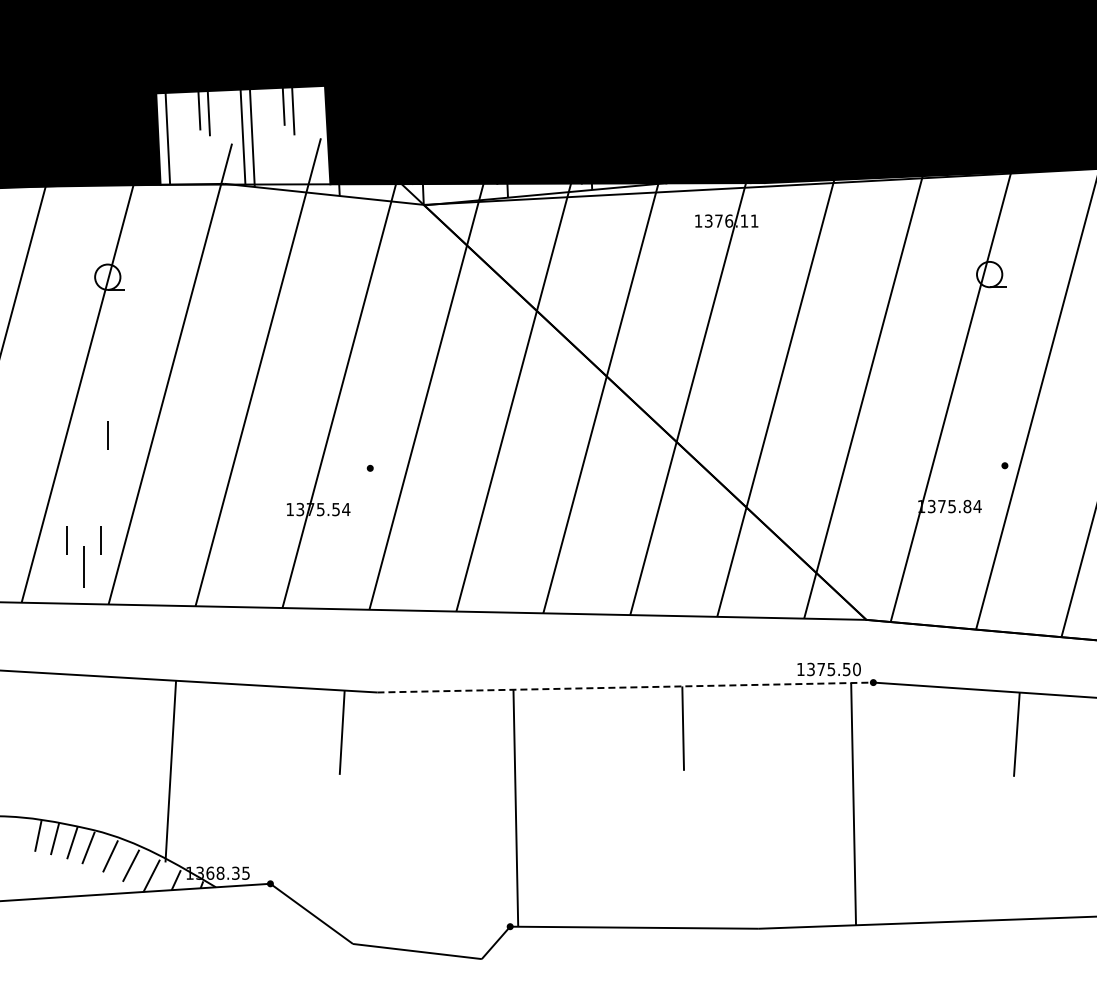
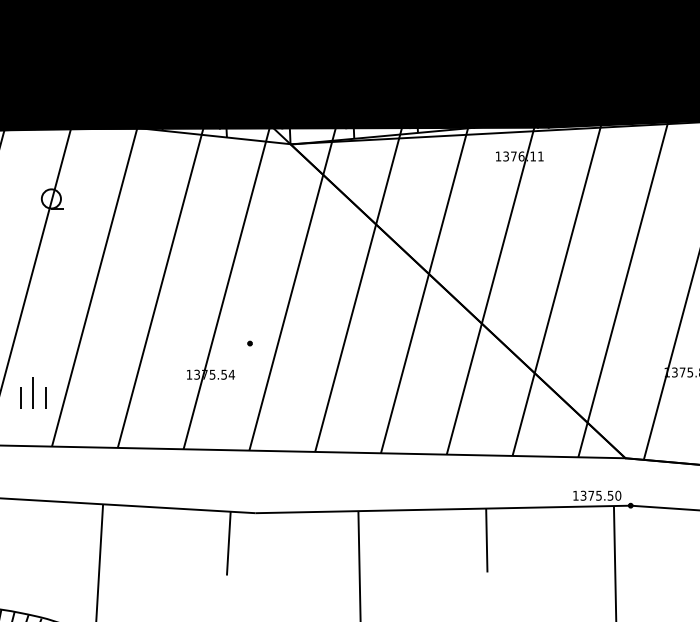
fill: (243, 134) -> (154, 90), added
line: (107, 435) -> (51, 318), removed
line: (83, 566) -> (33, 392), moved
line: (625, 687) -> (443, 509), dashed -> solid

